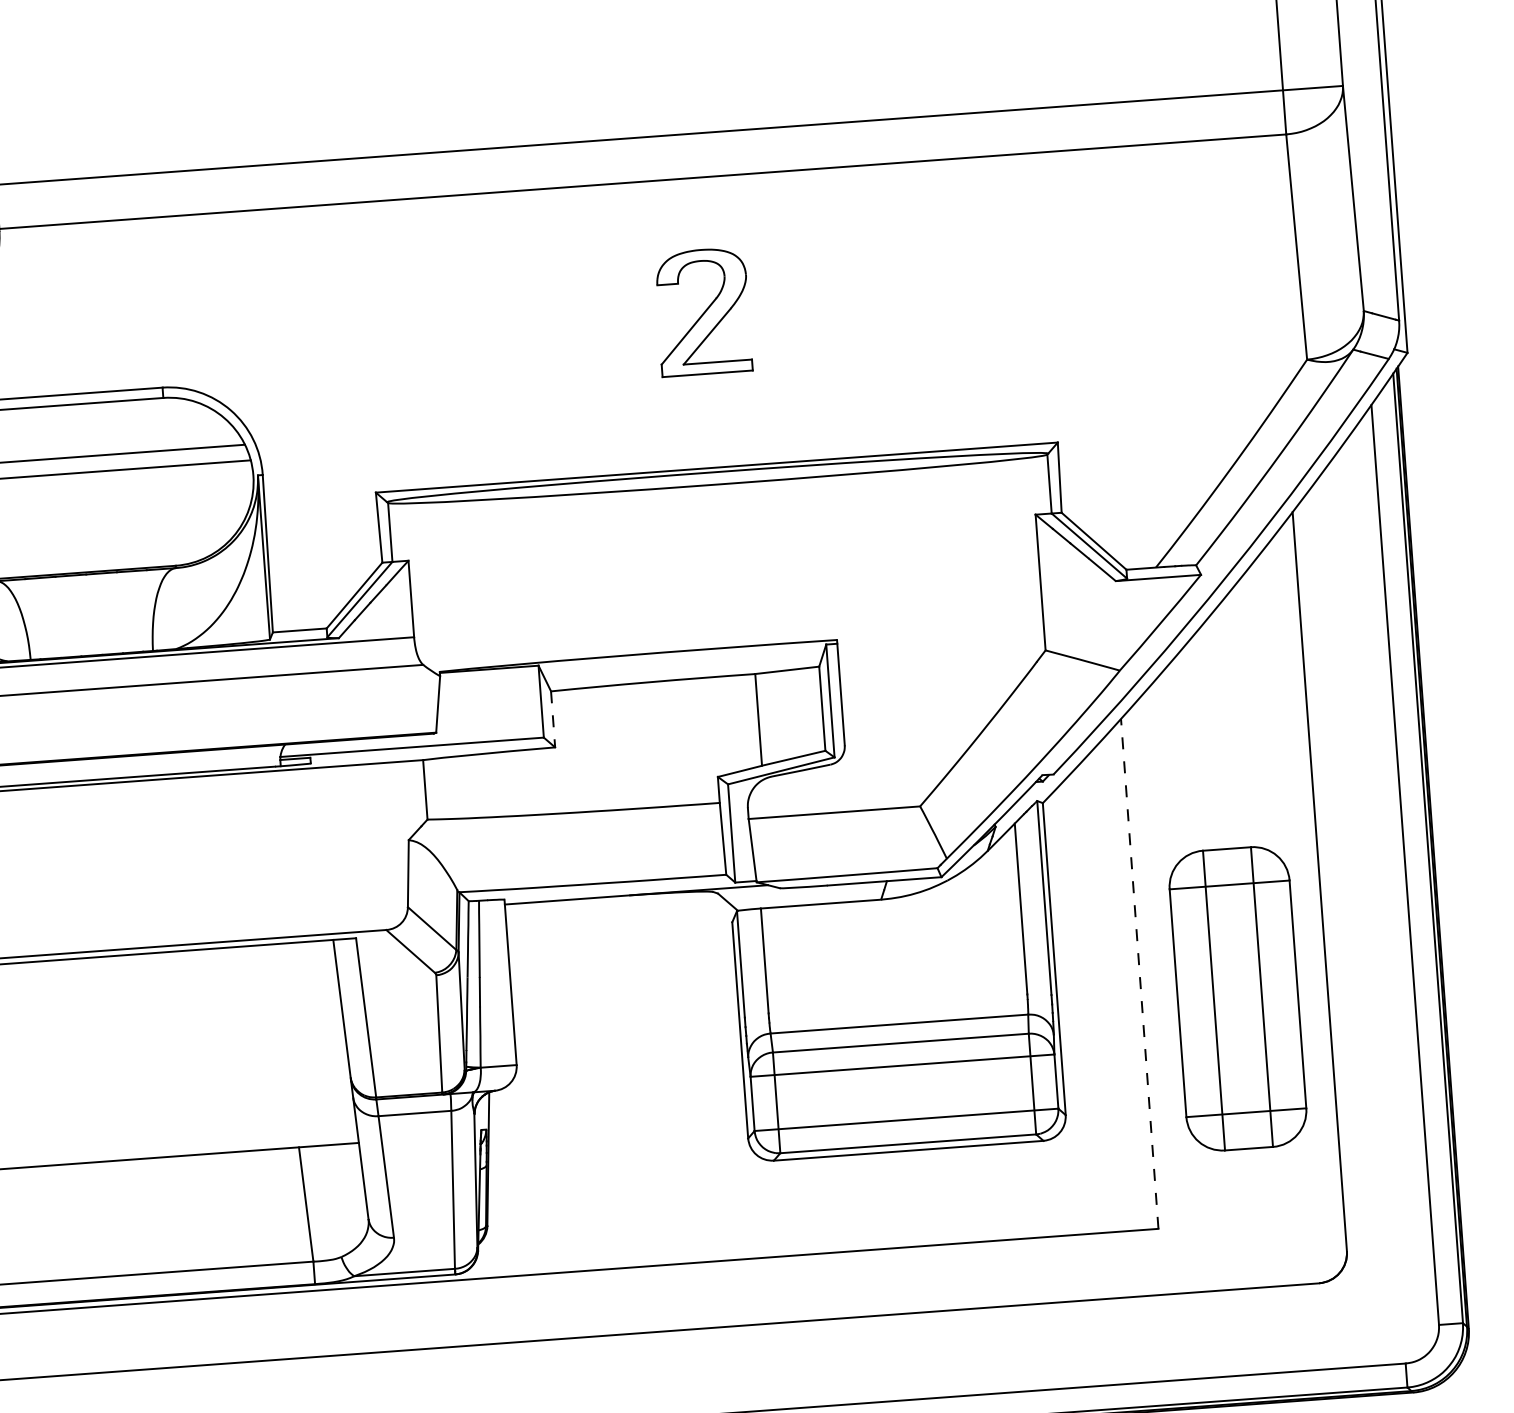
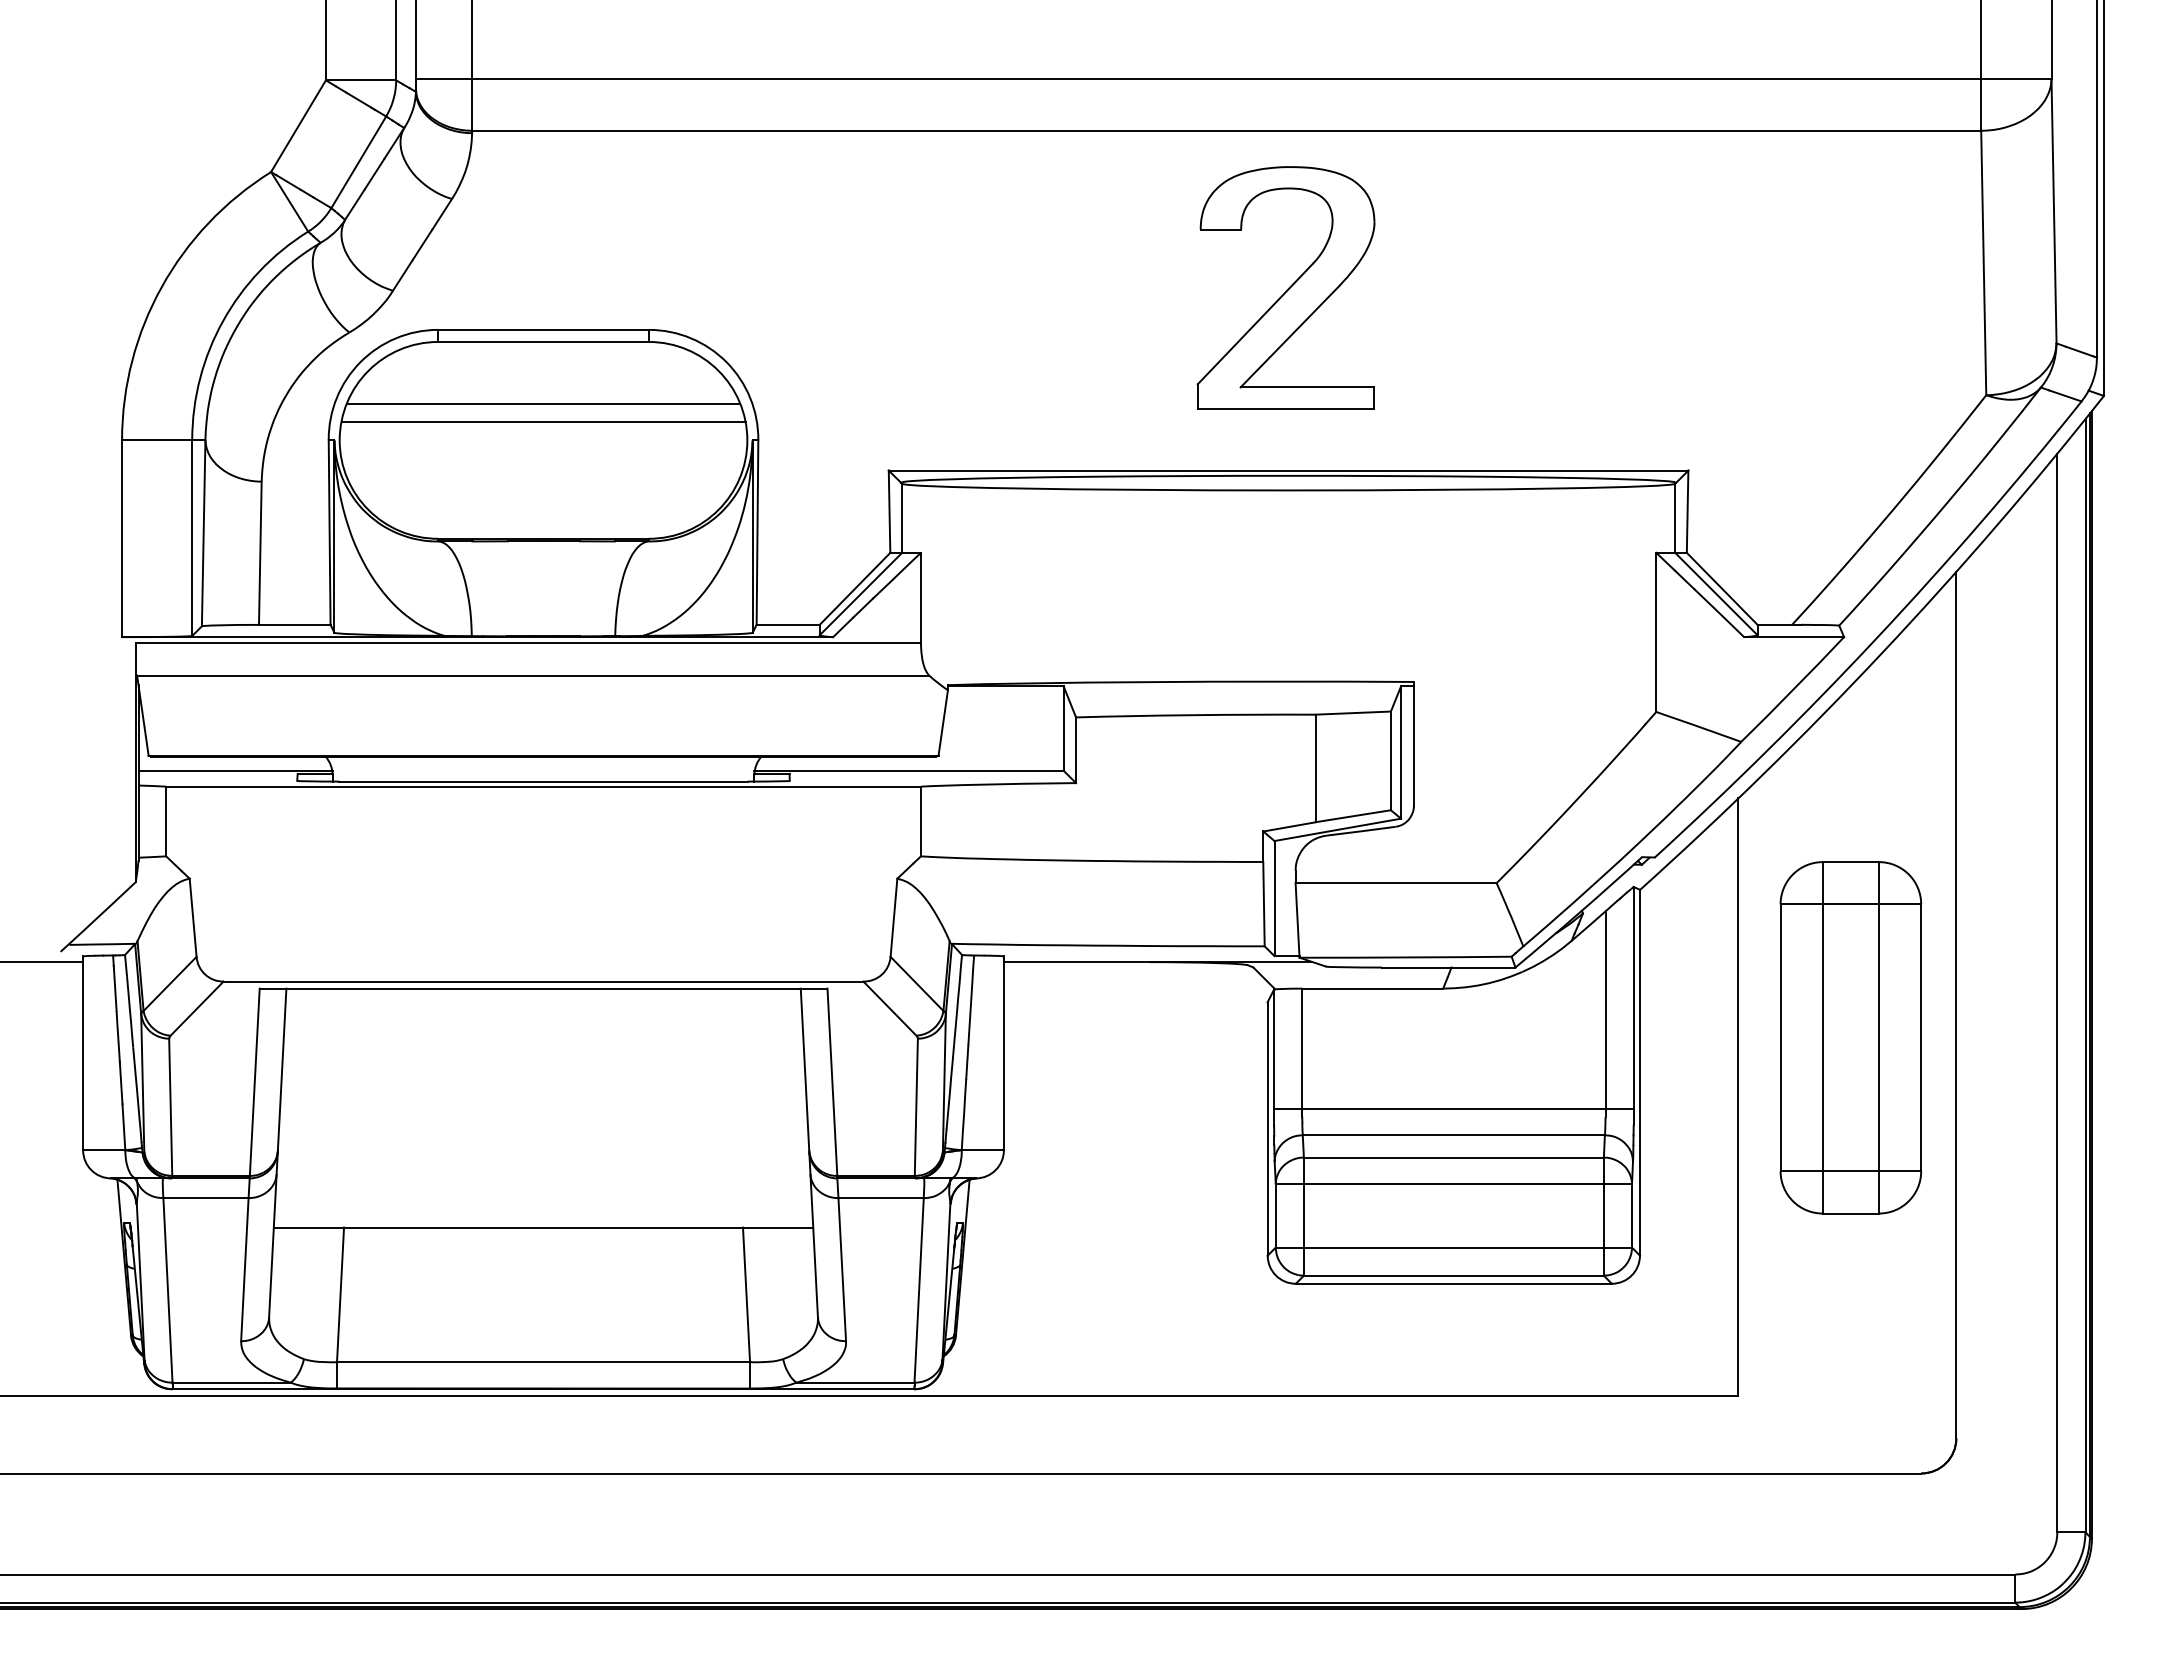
part: (702, 311) -> (1285, 287), size x1.67
line: (553, 719) -> (1076, 750), dashed -> solid
line: (1139, 973) -> (1738, 1096), dashed -> solid
part: (1237, 998) -> (1850, 1037), moved
line: (897, 1001) -> (1453, 1108), added

